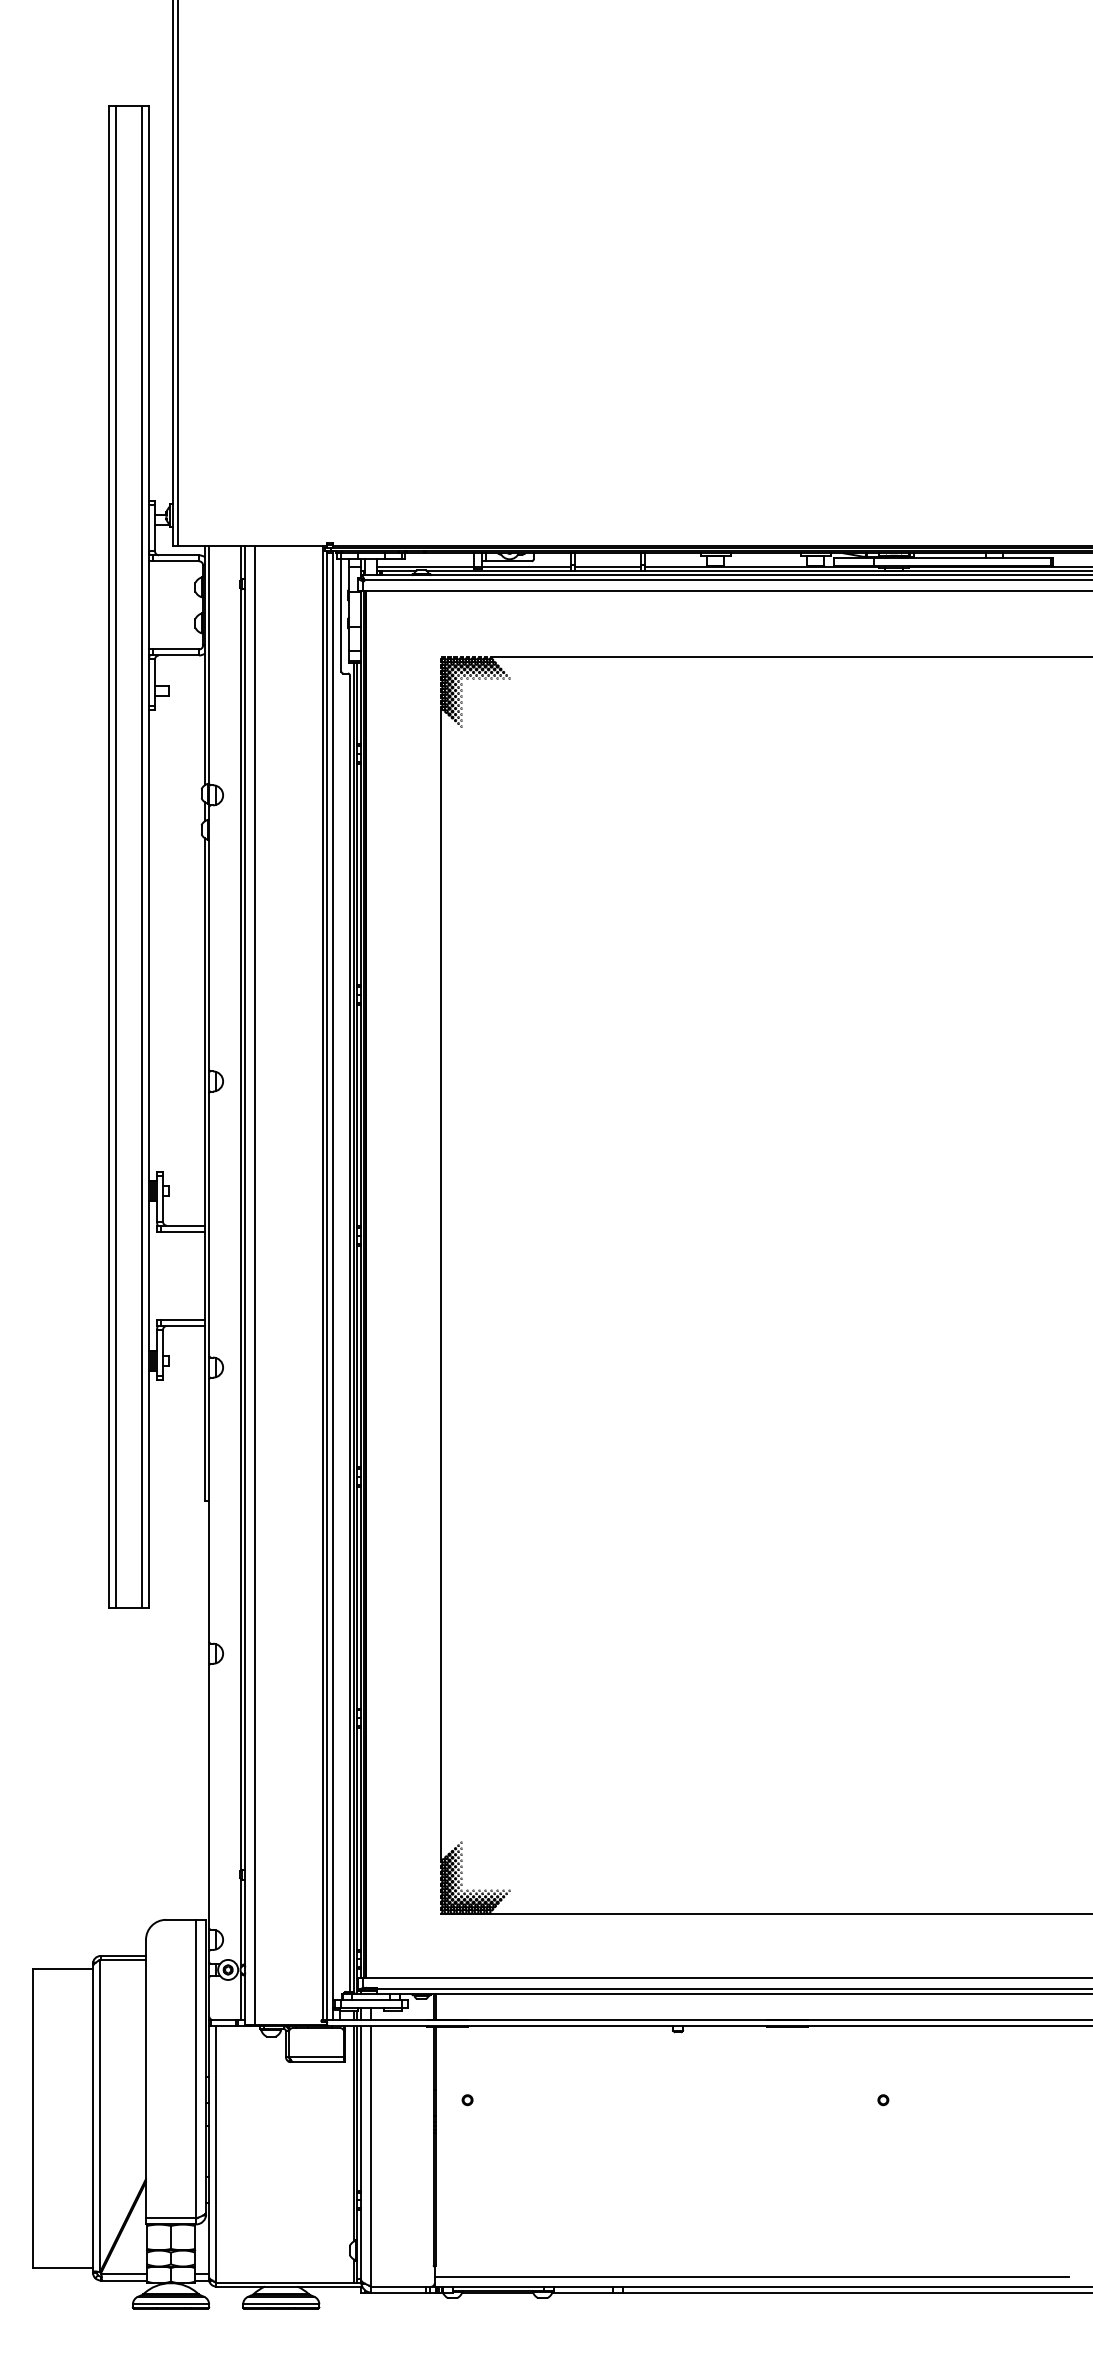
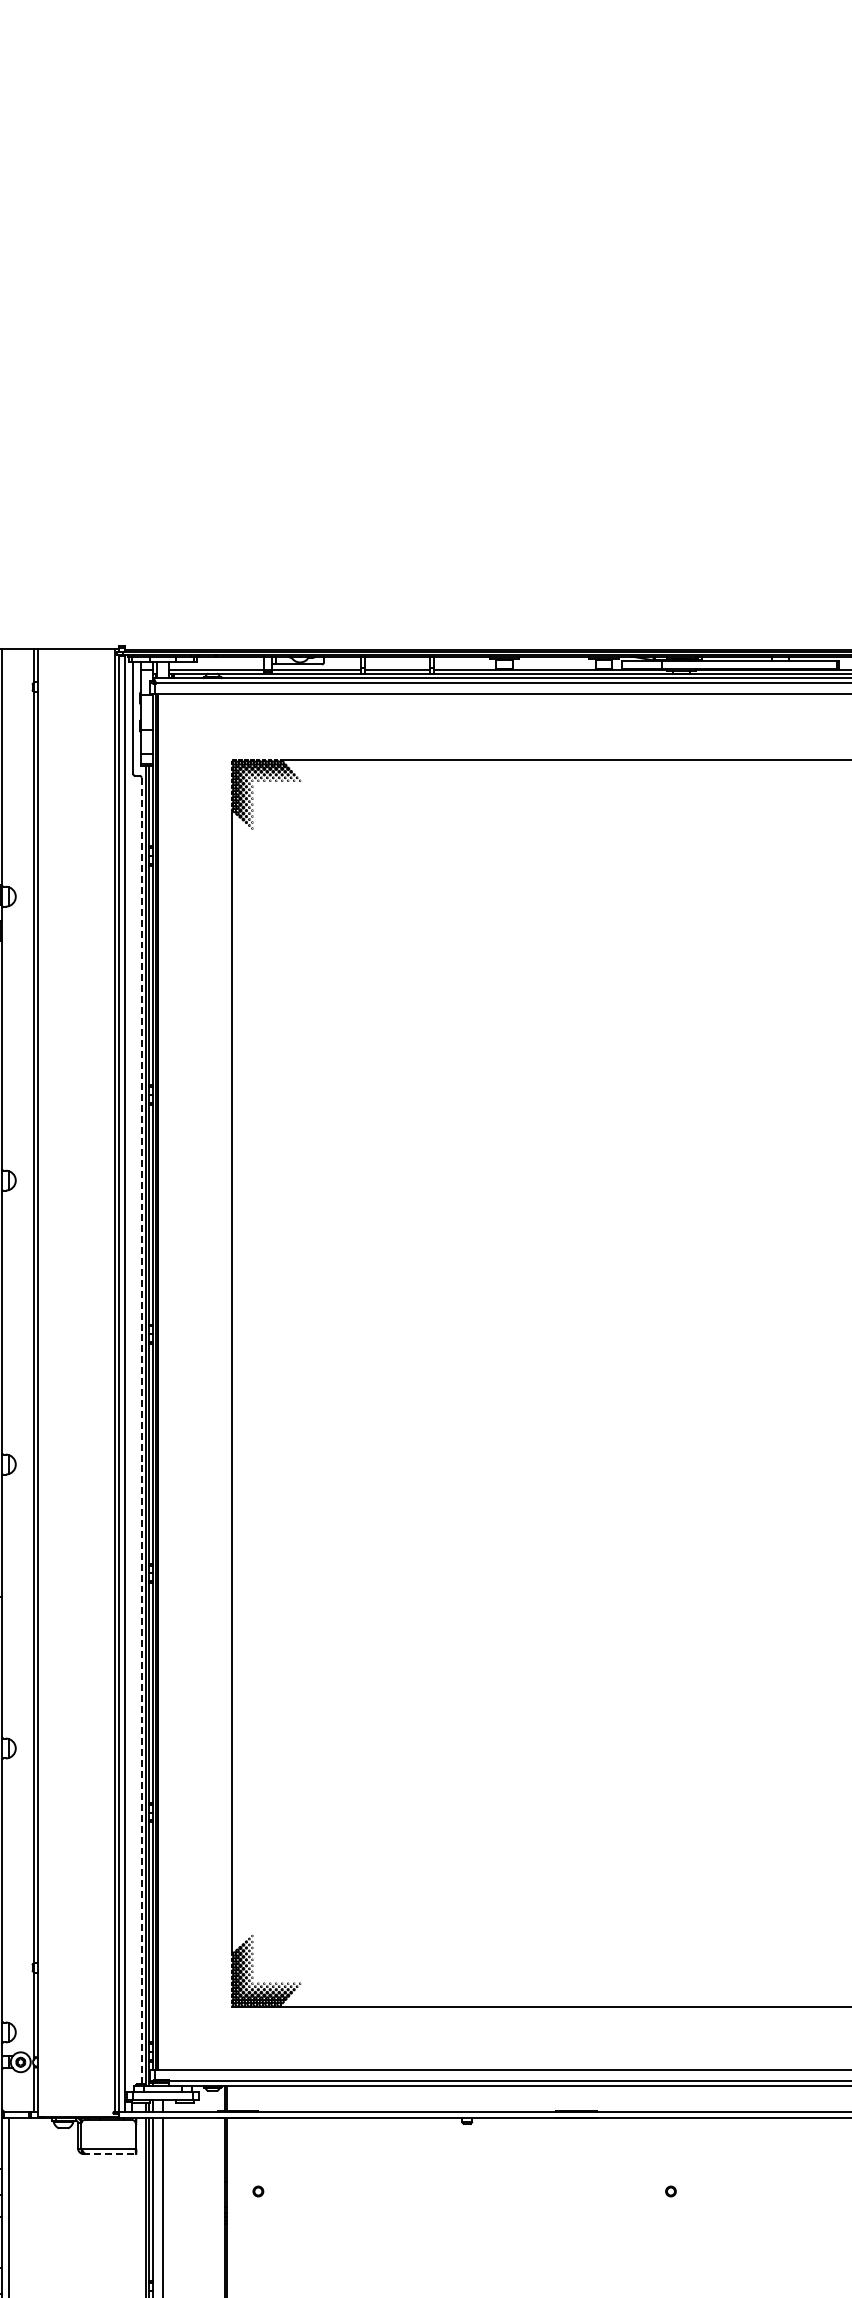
line: (255, 1285) -> (47, 1383), removed
line: (349, 1334) -> (141, 1431), solid -> dashed
line: (317, 2062) -> (109, 2154), solid -> dashed

